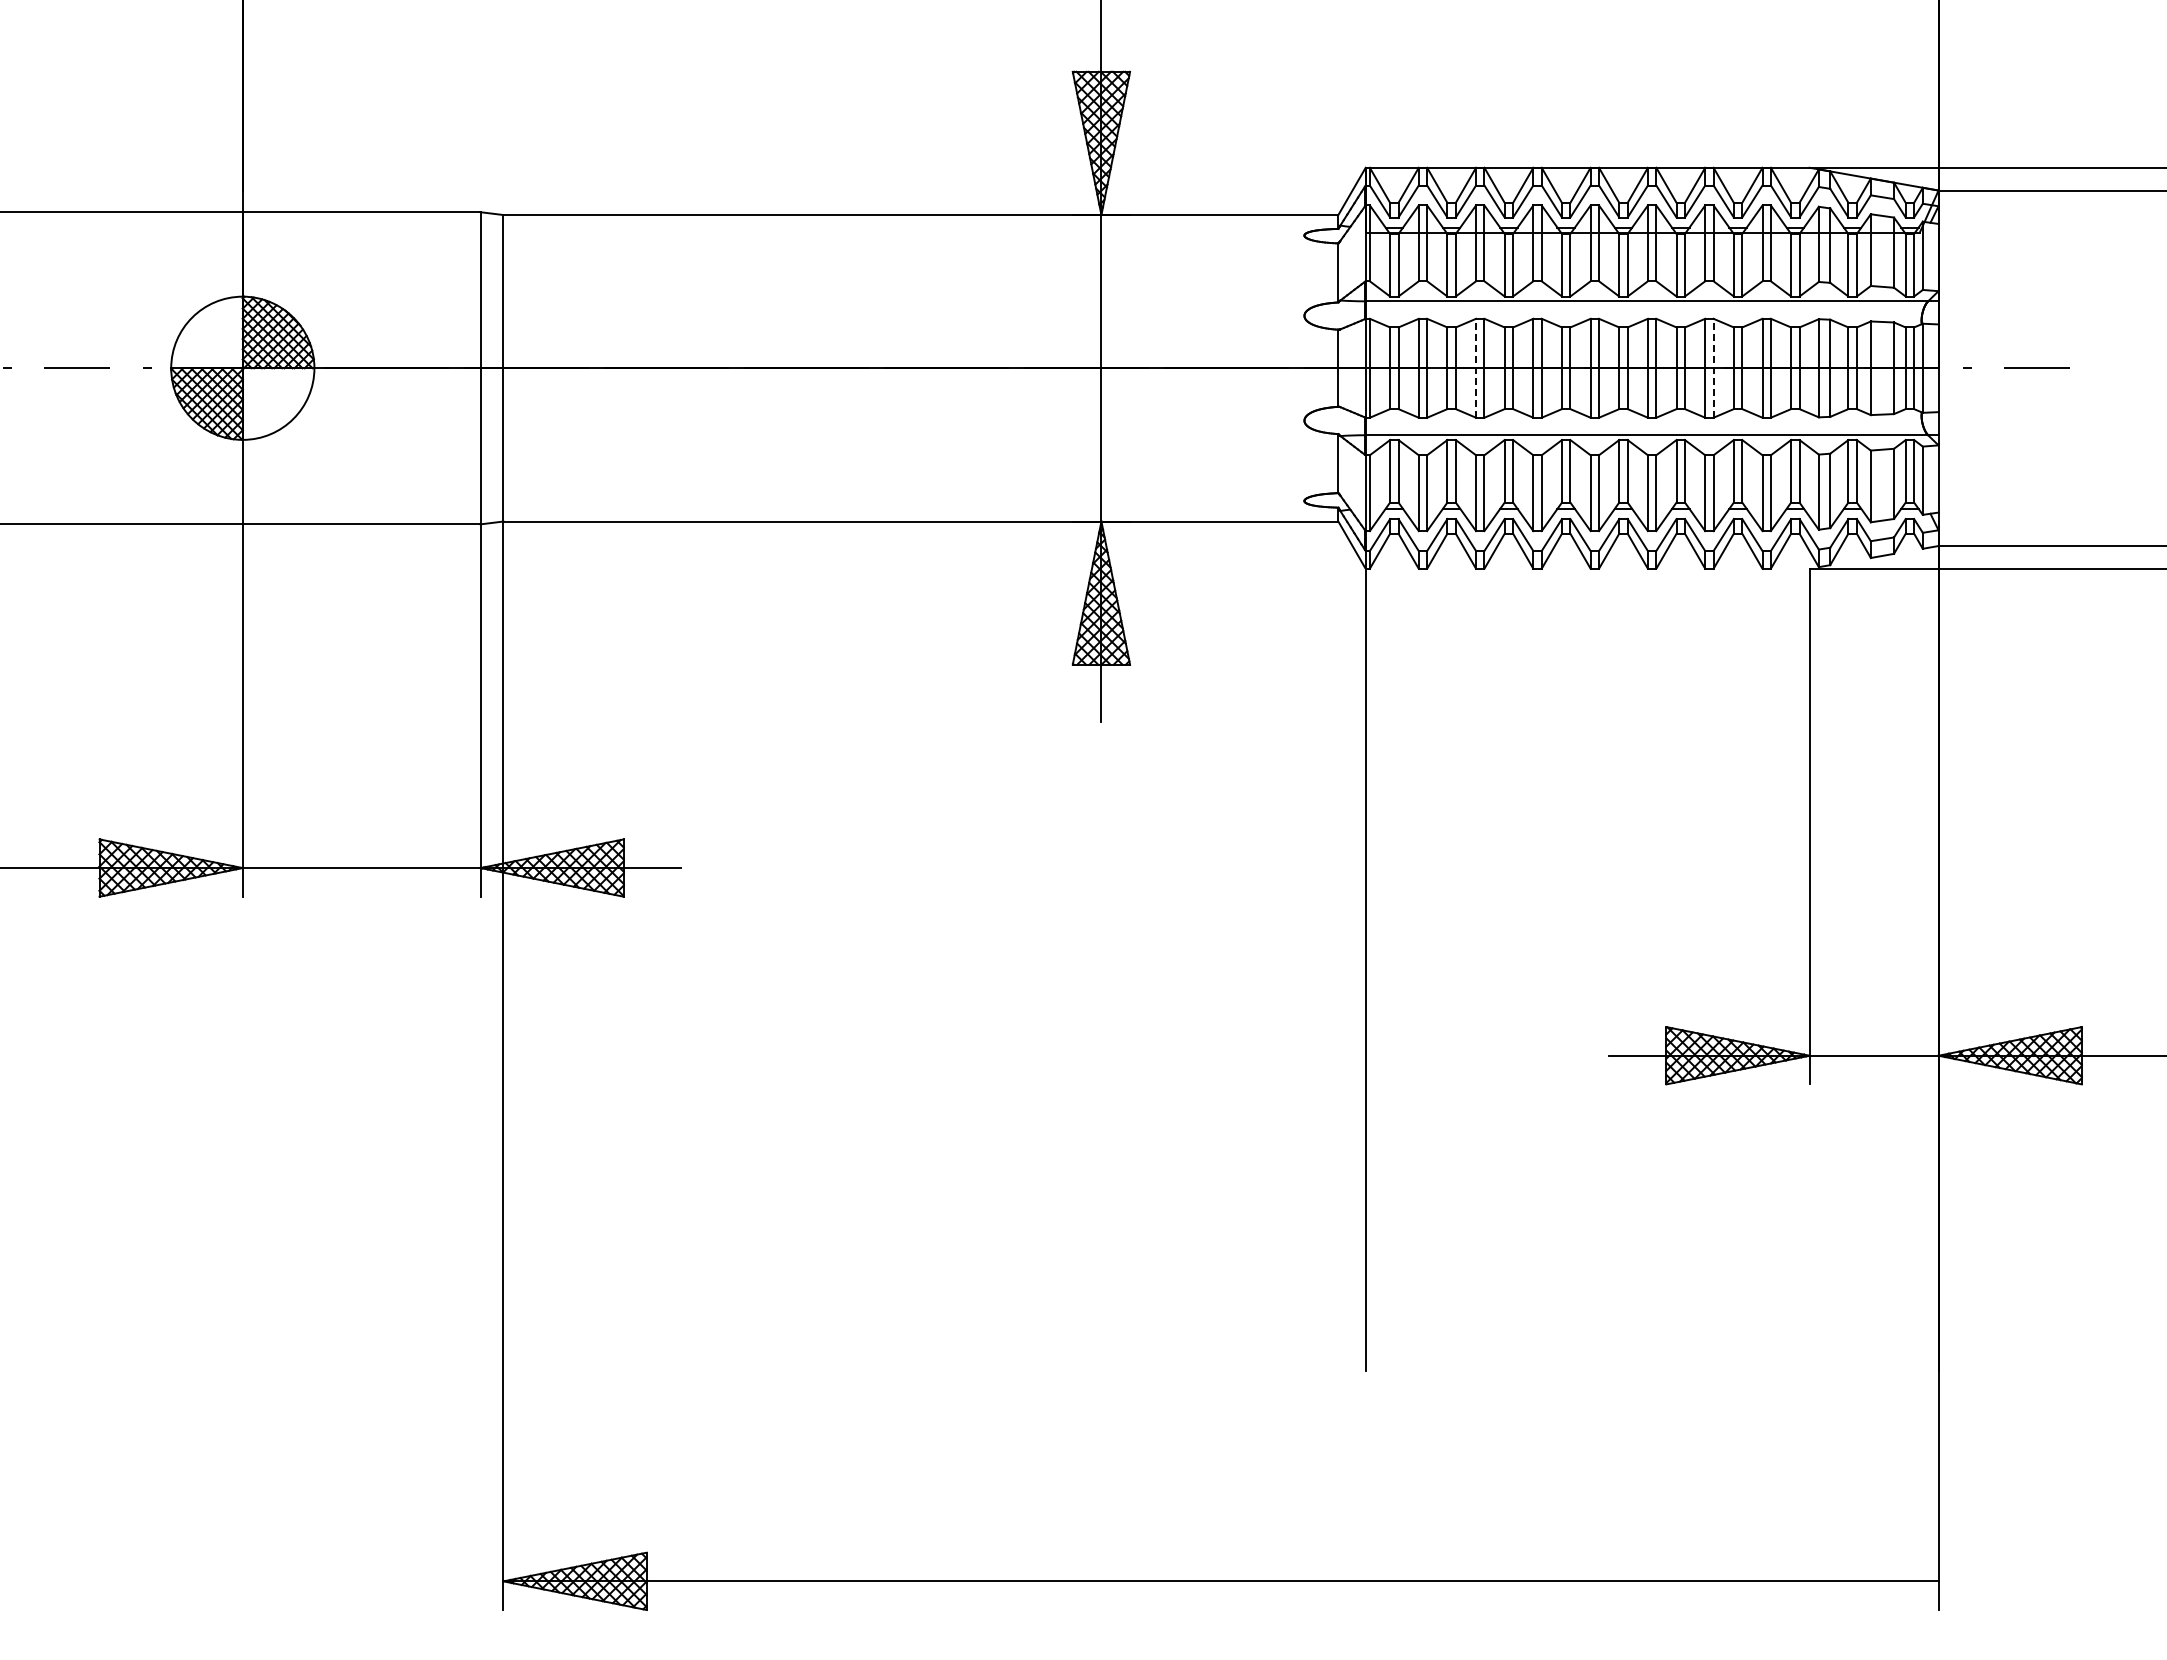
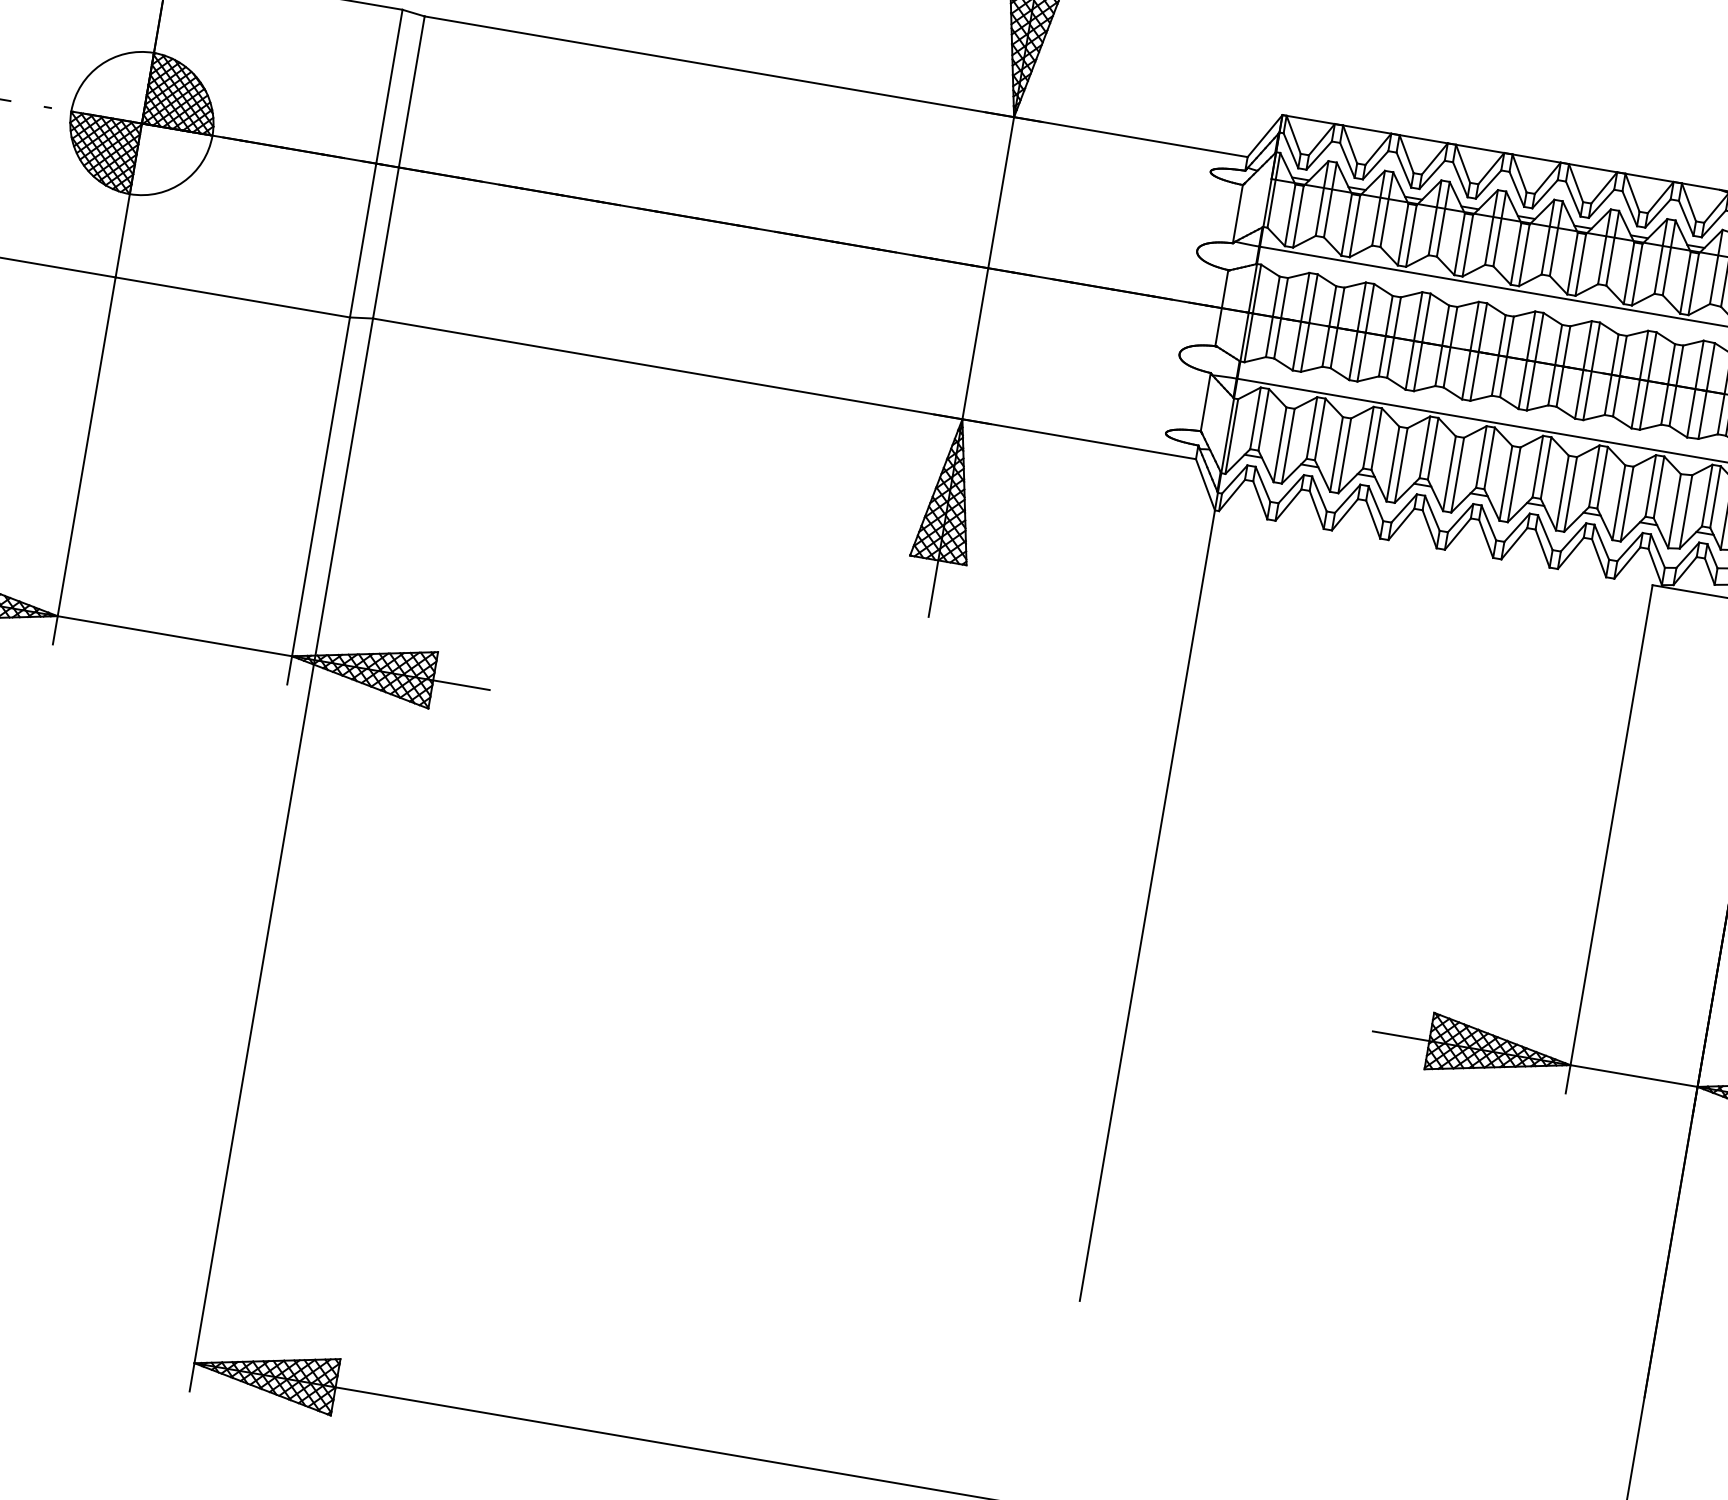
line: (1476, 367) -> (1358, 330), dashed -> solid
line: (1713, 367) -> (1591, 370), dashed -> solid

